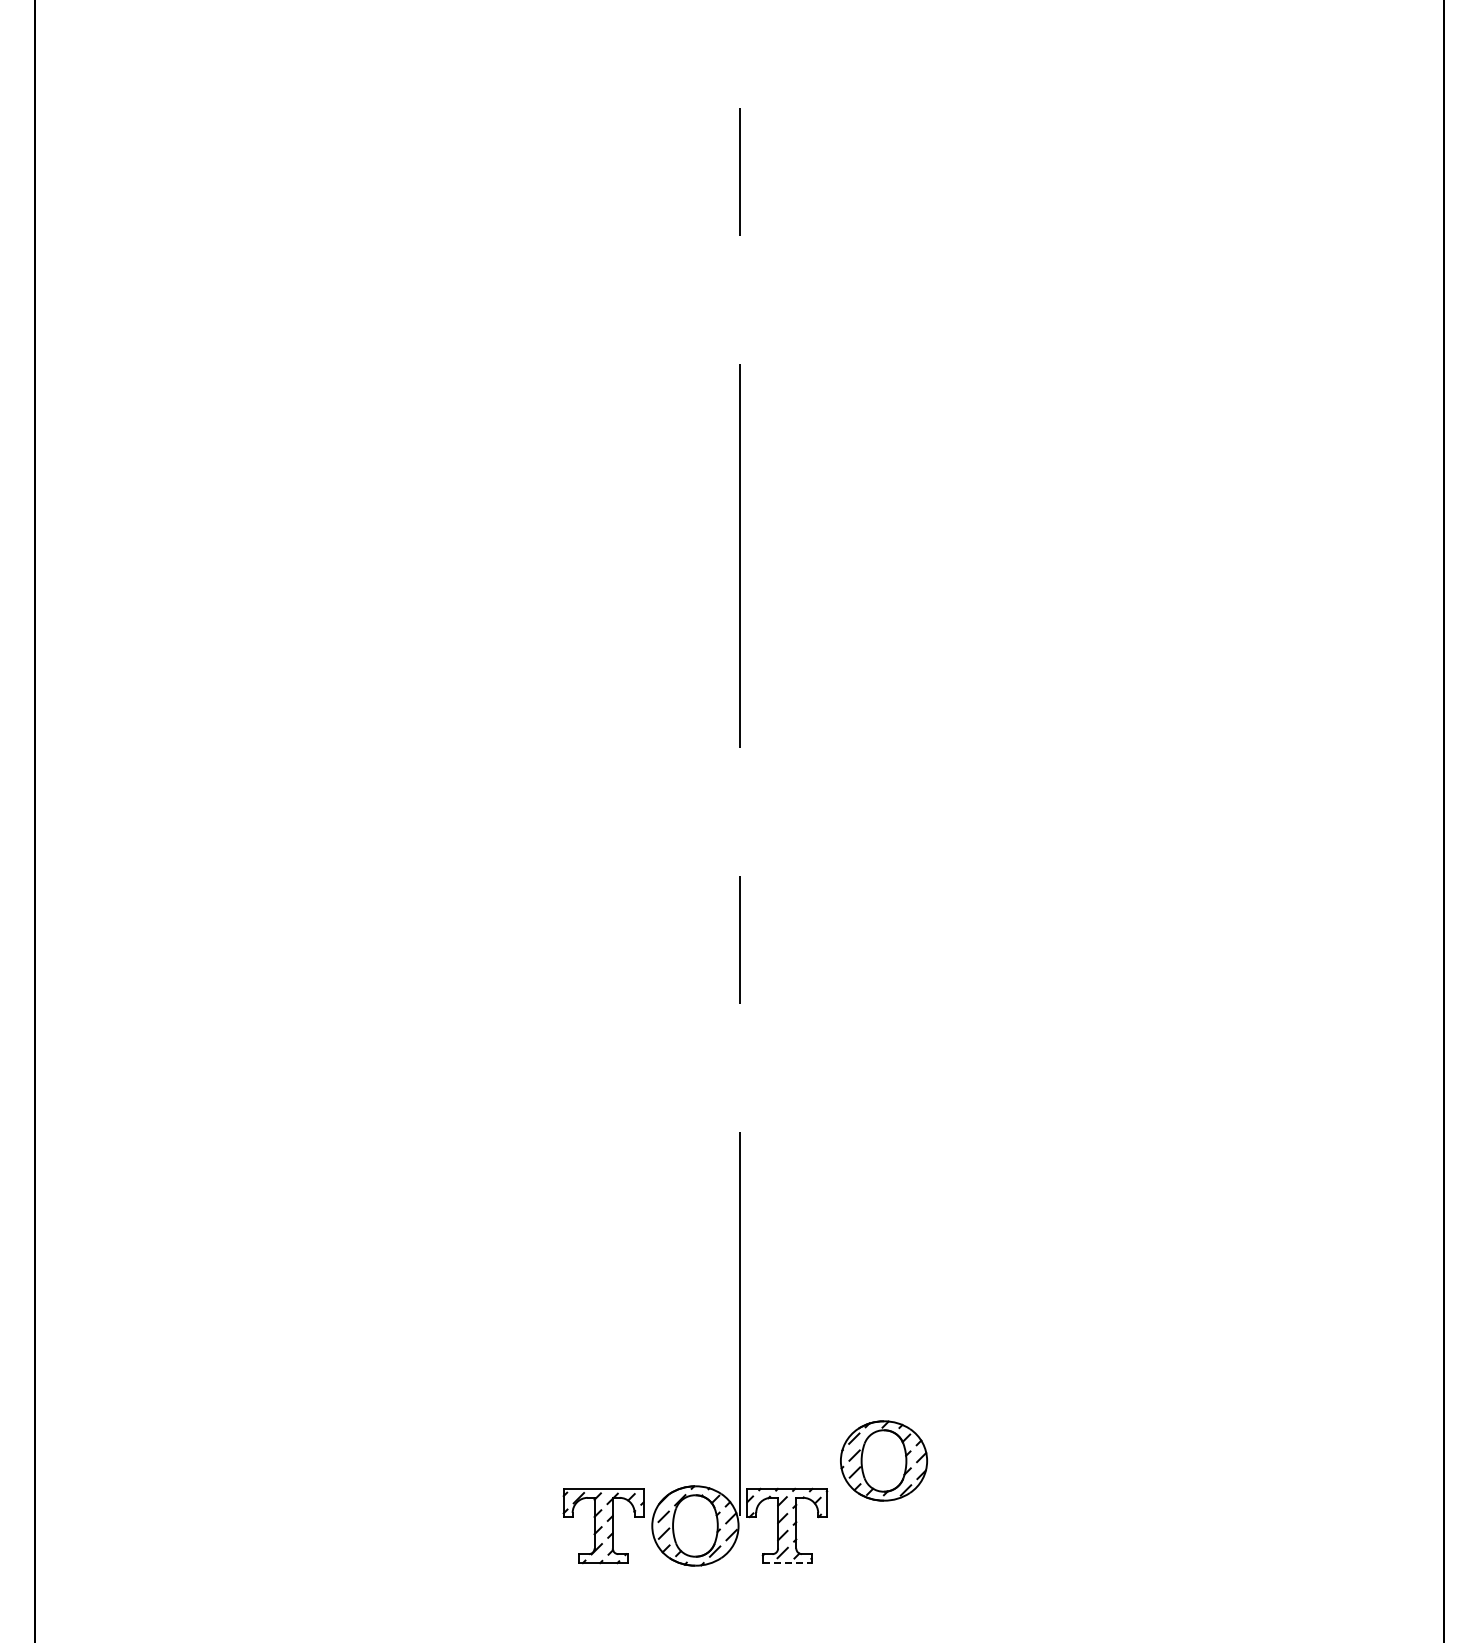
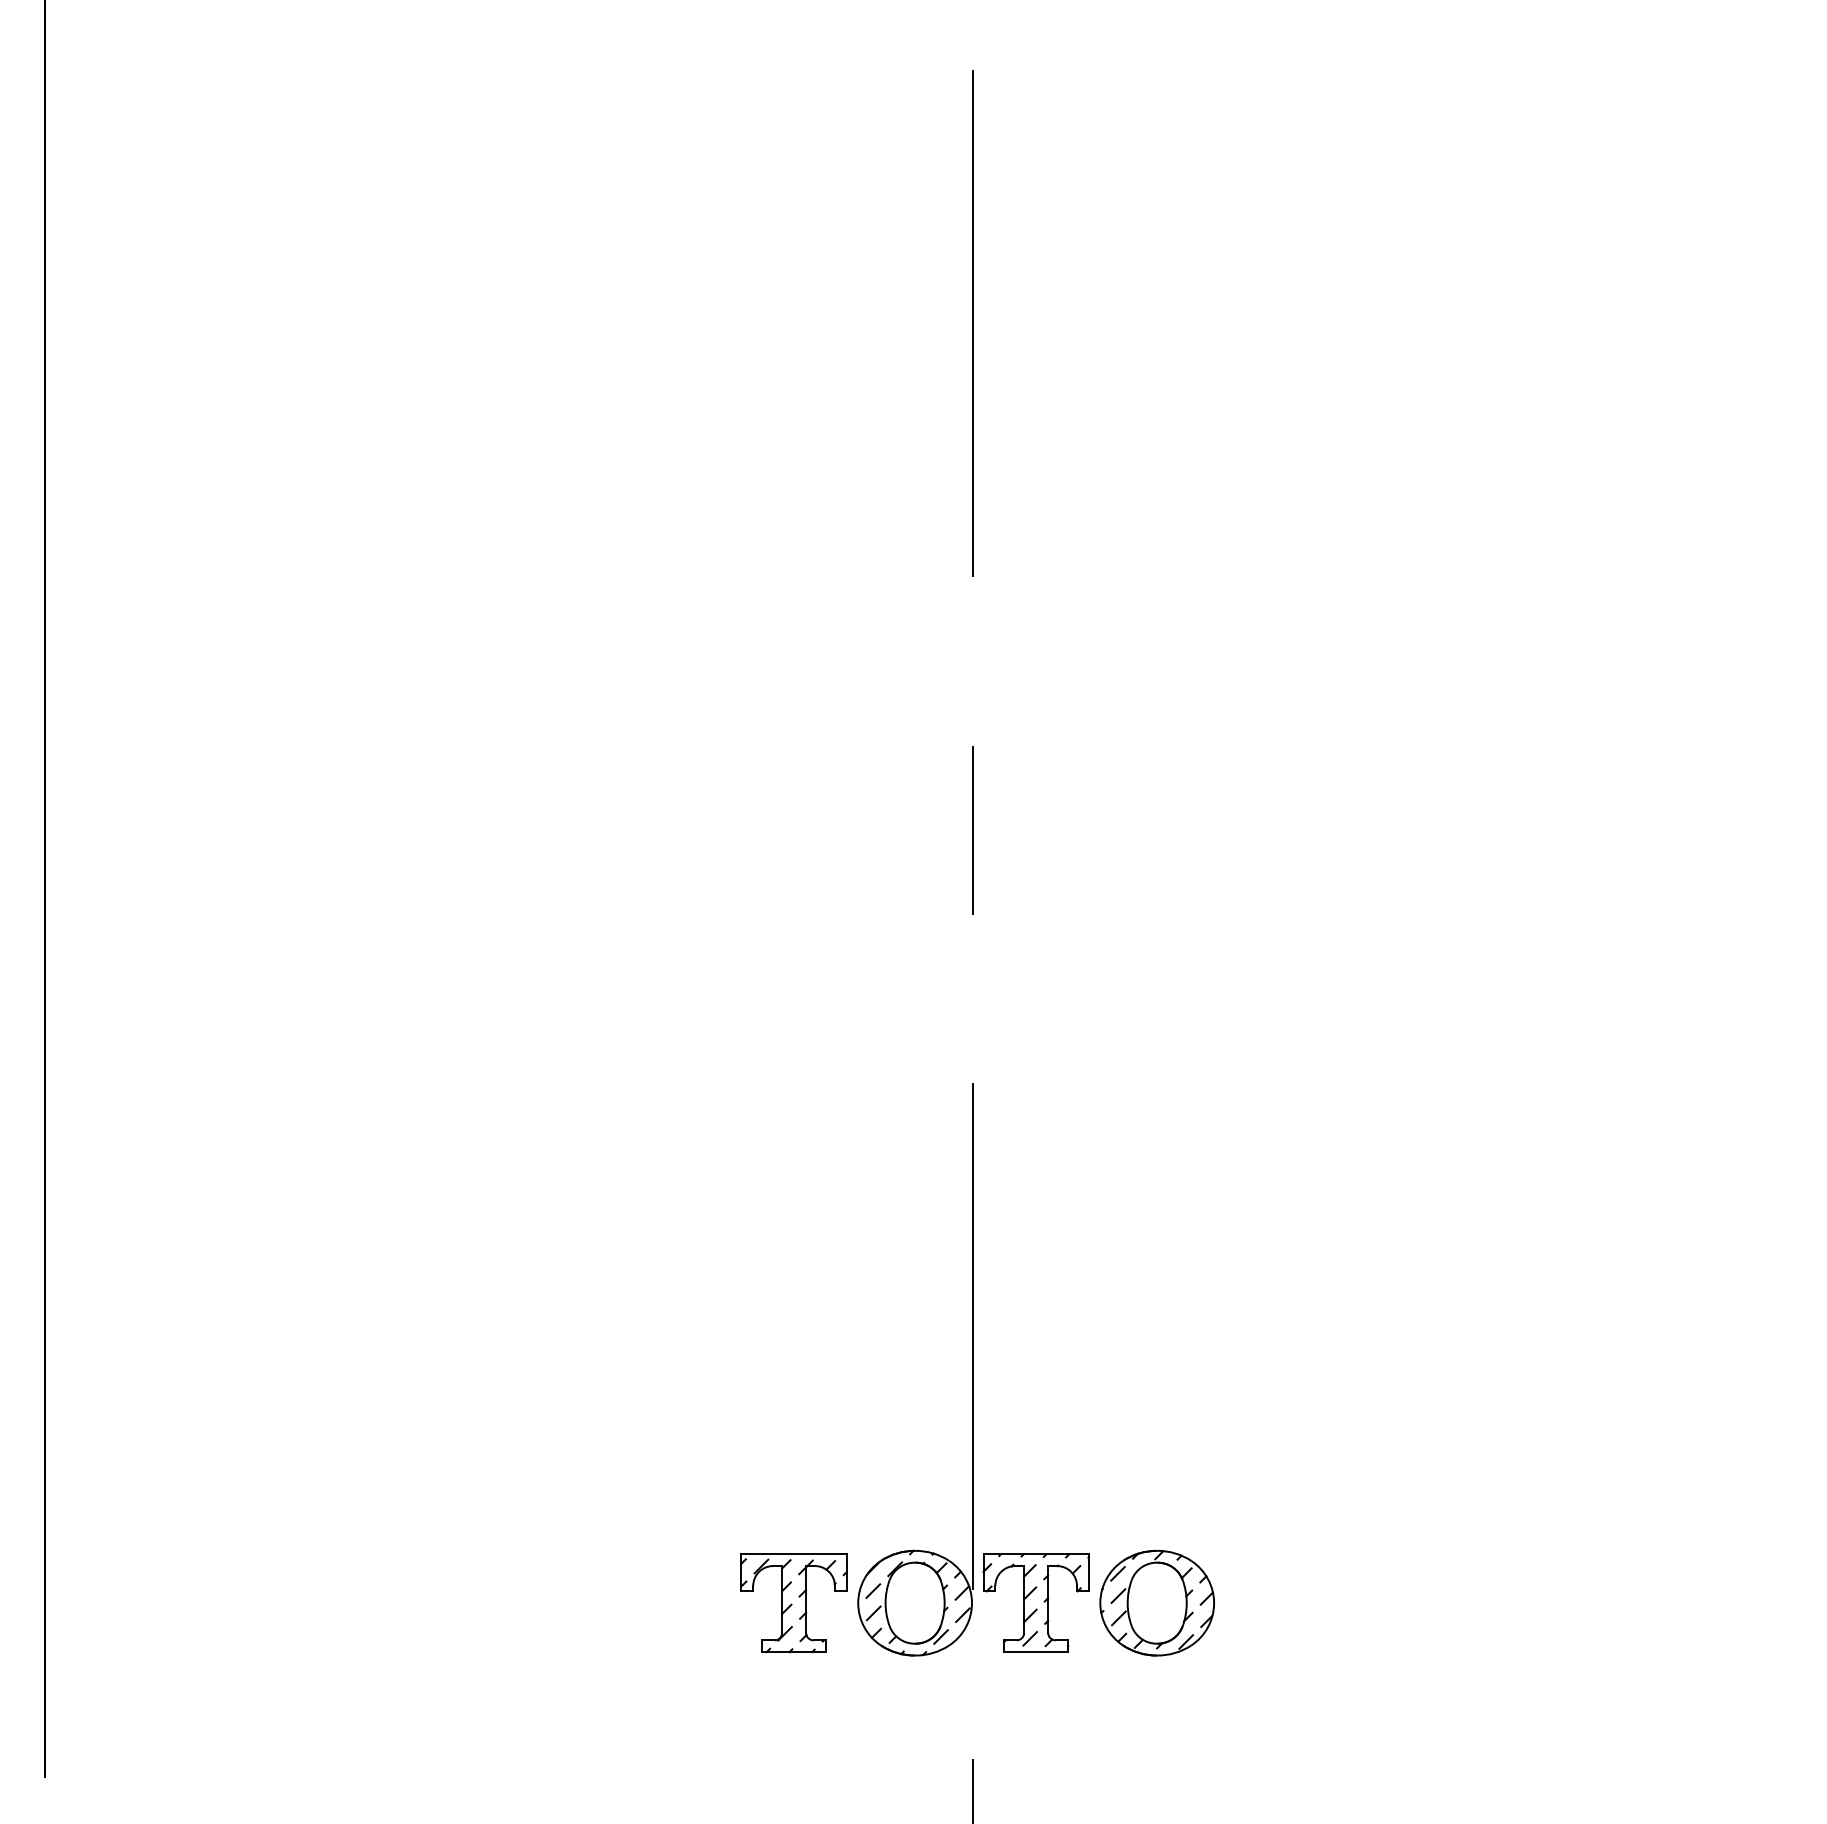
part: (883, 1460) -> (1156, 1602), moved
line: (787, 1563) -> (1036, 1652), dashed -> solid

